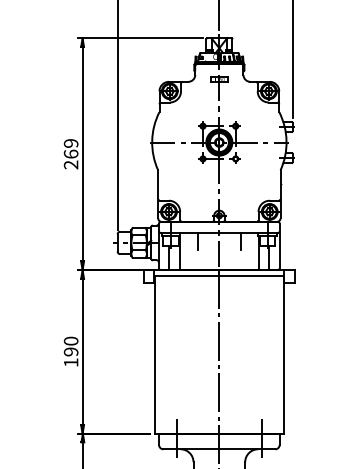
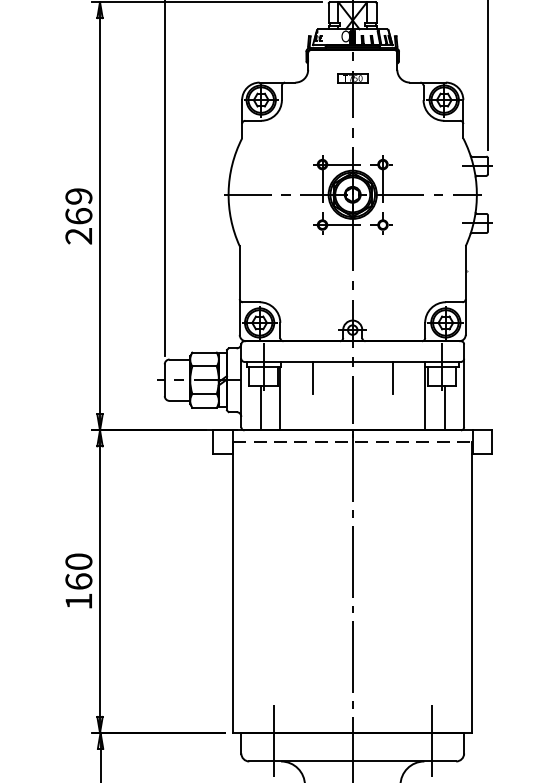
line: (219, 276) -> (352, 442), solid -> dashed
text: (70, 351) -> (77, 580), 190 -> 160

